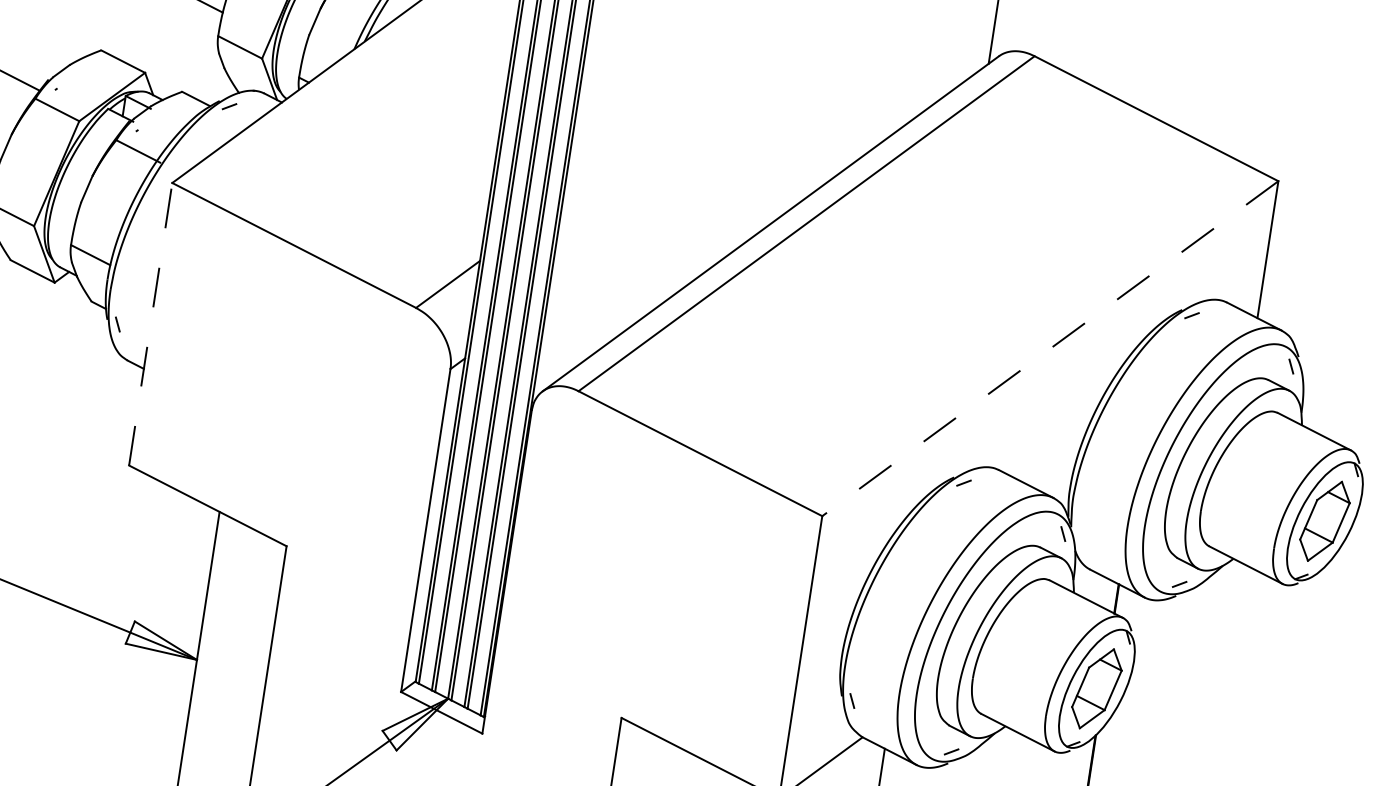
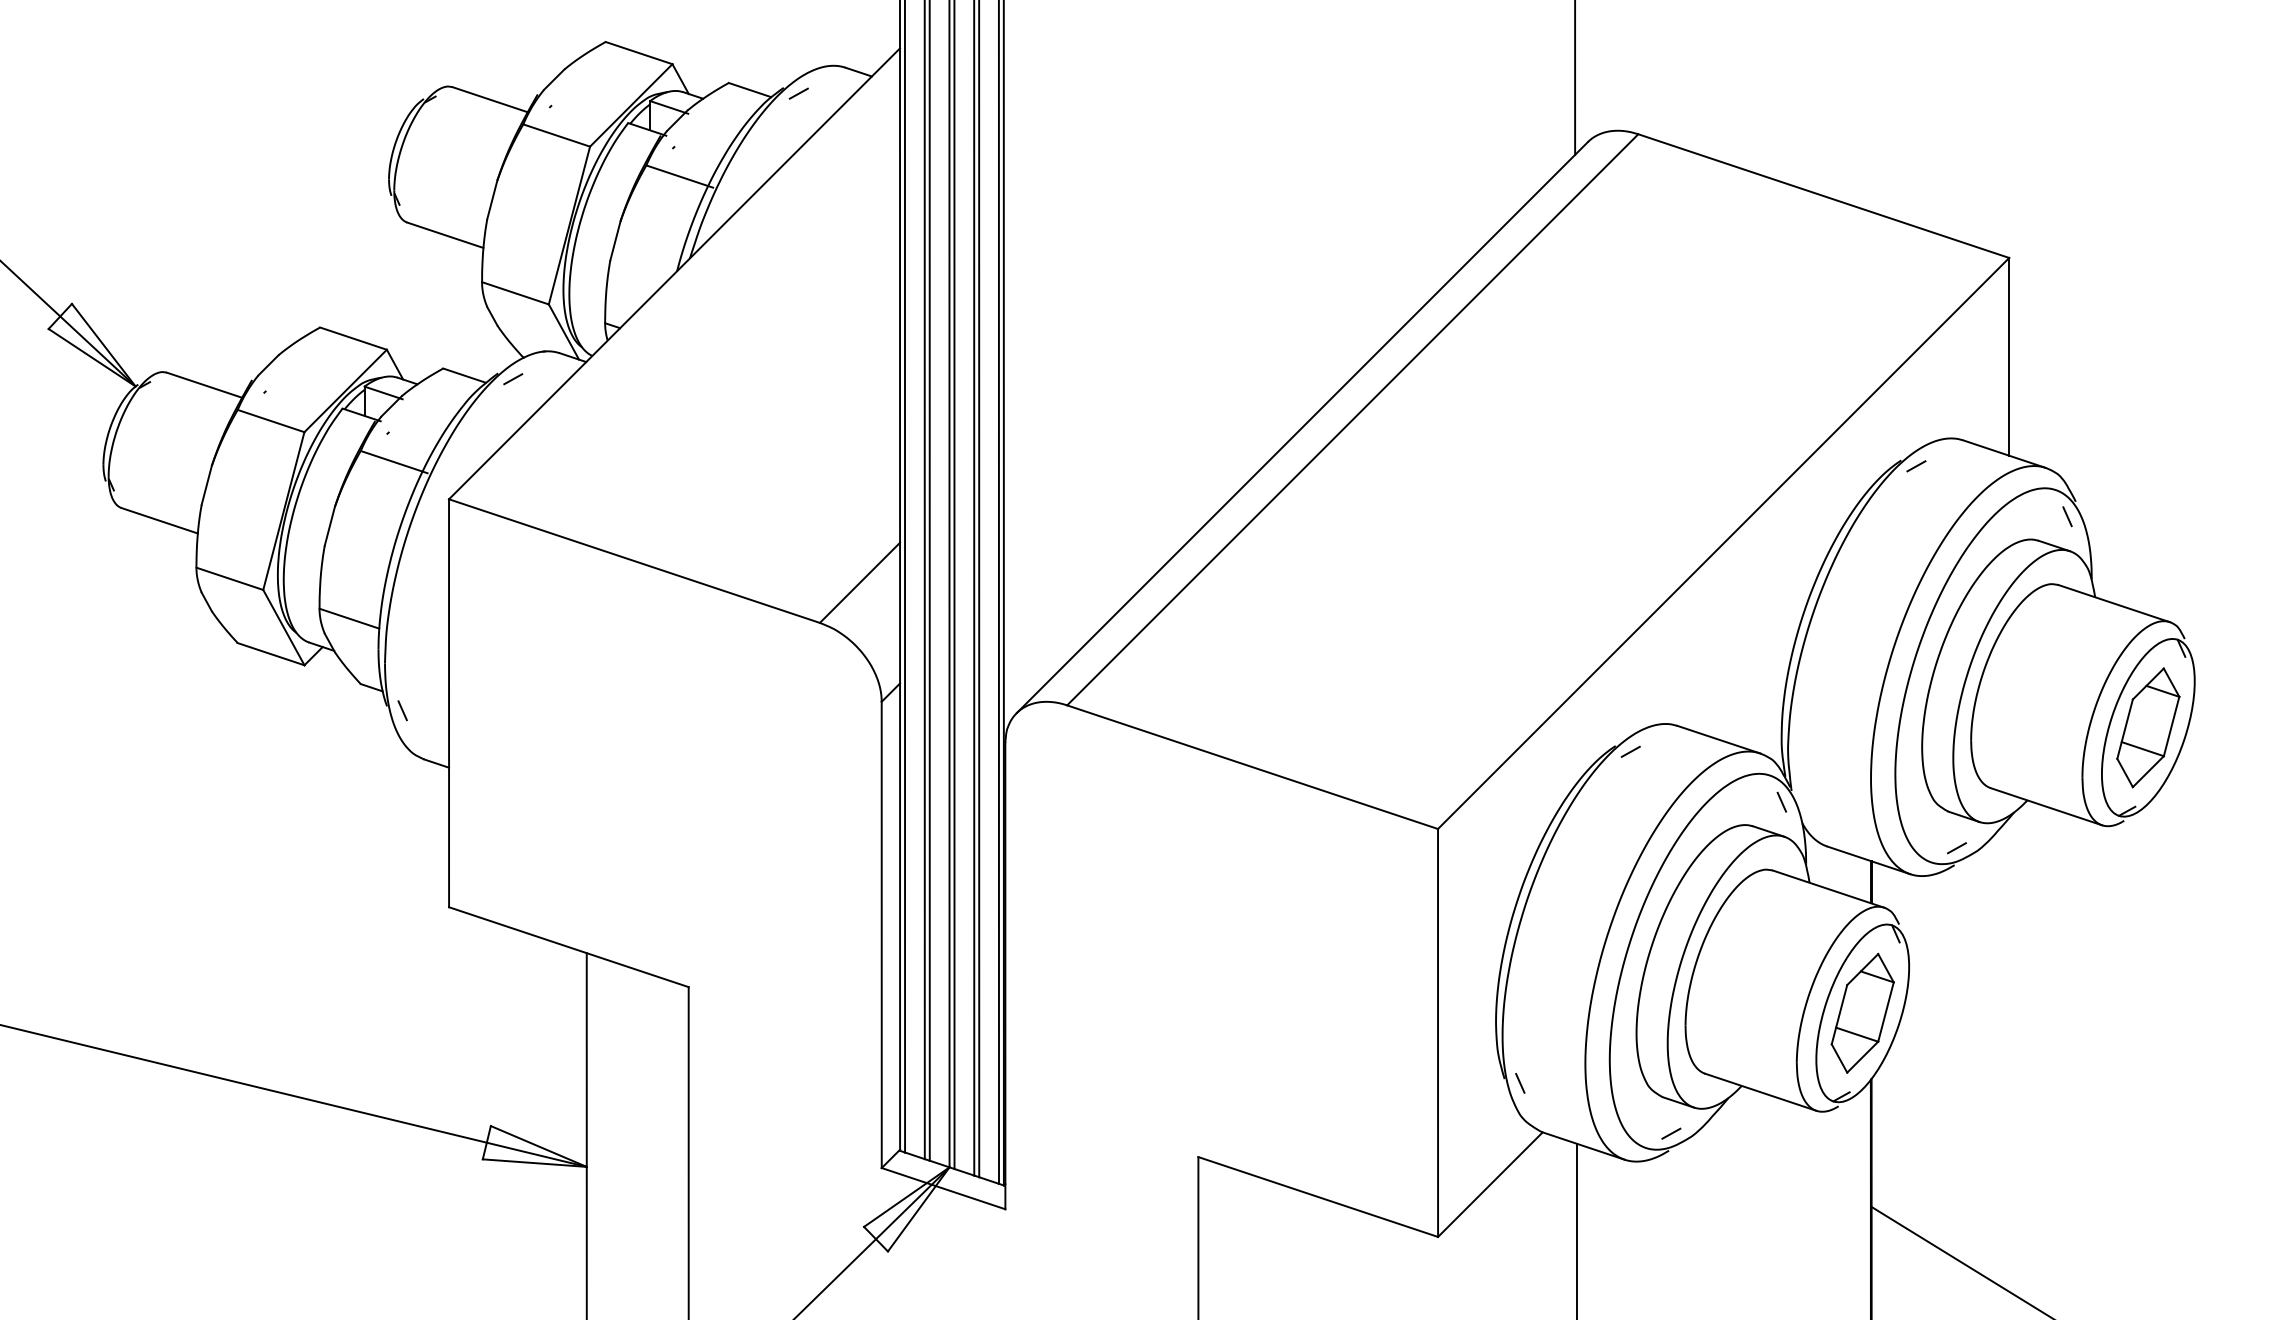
line: (151, 324) -> (449, 703), dashed -> solid
line: (1050, 348) -> (1723, 543), dashed -> solid

